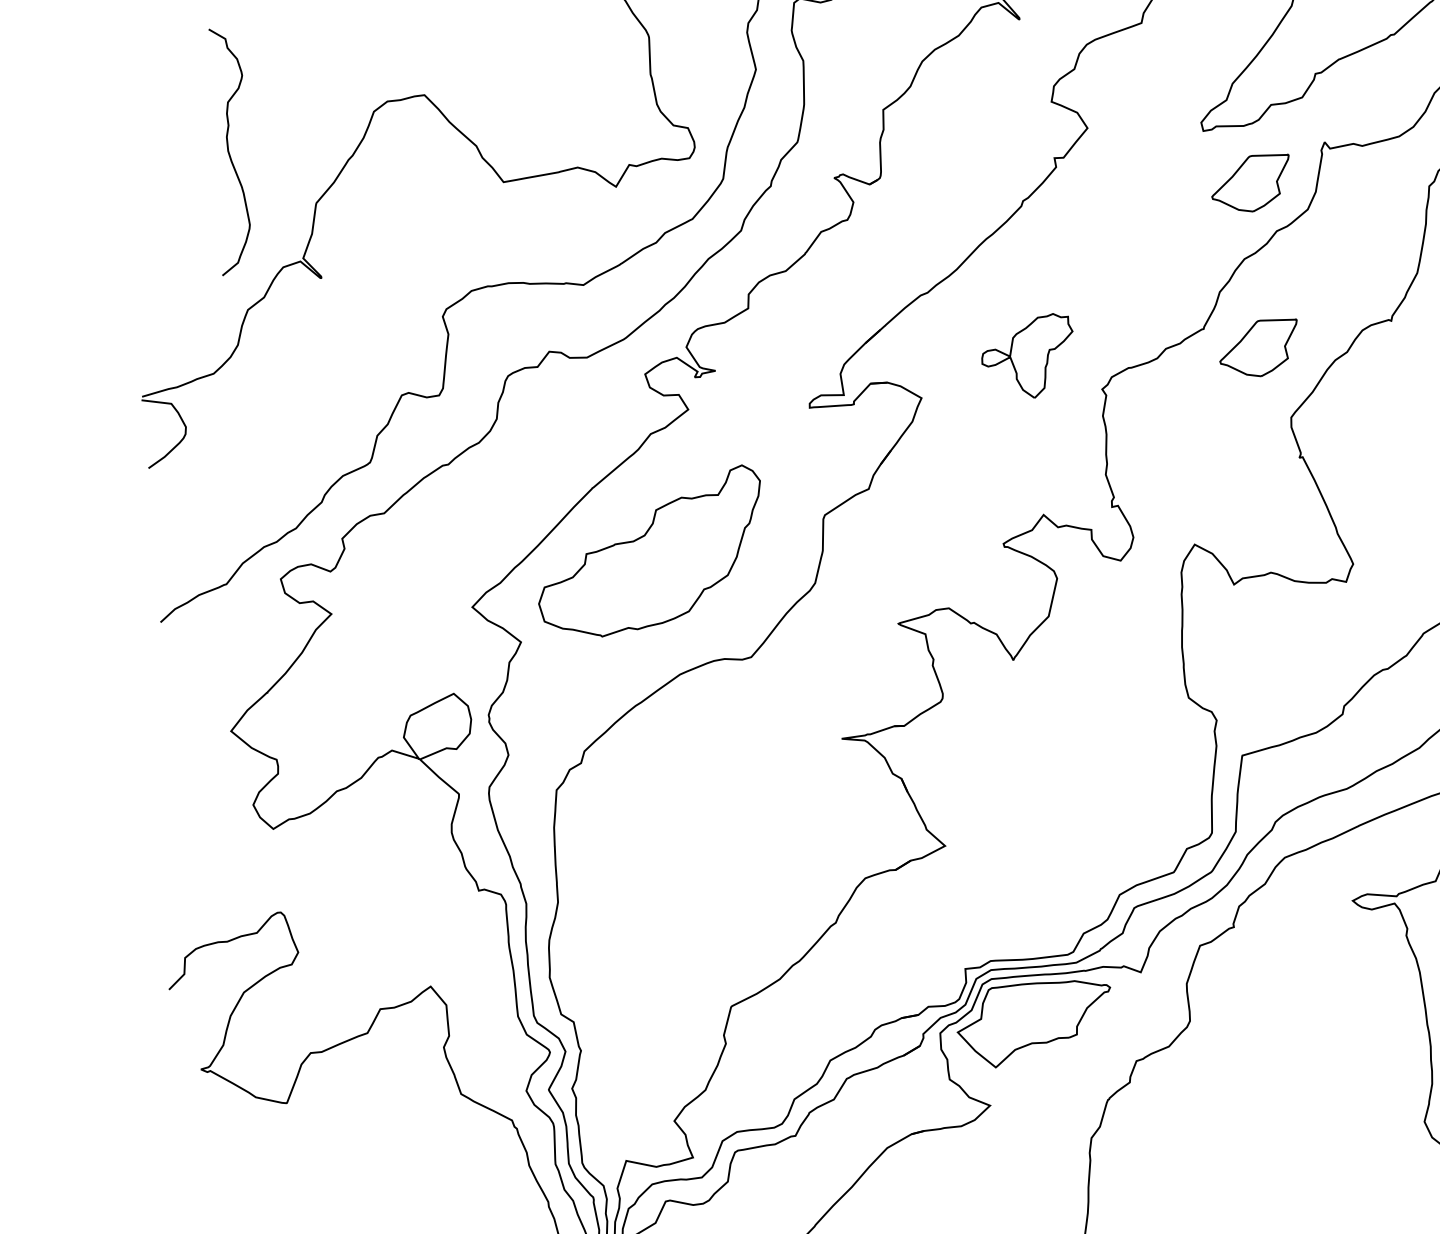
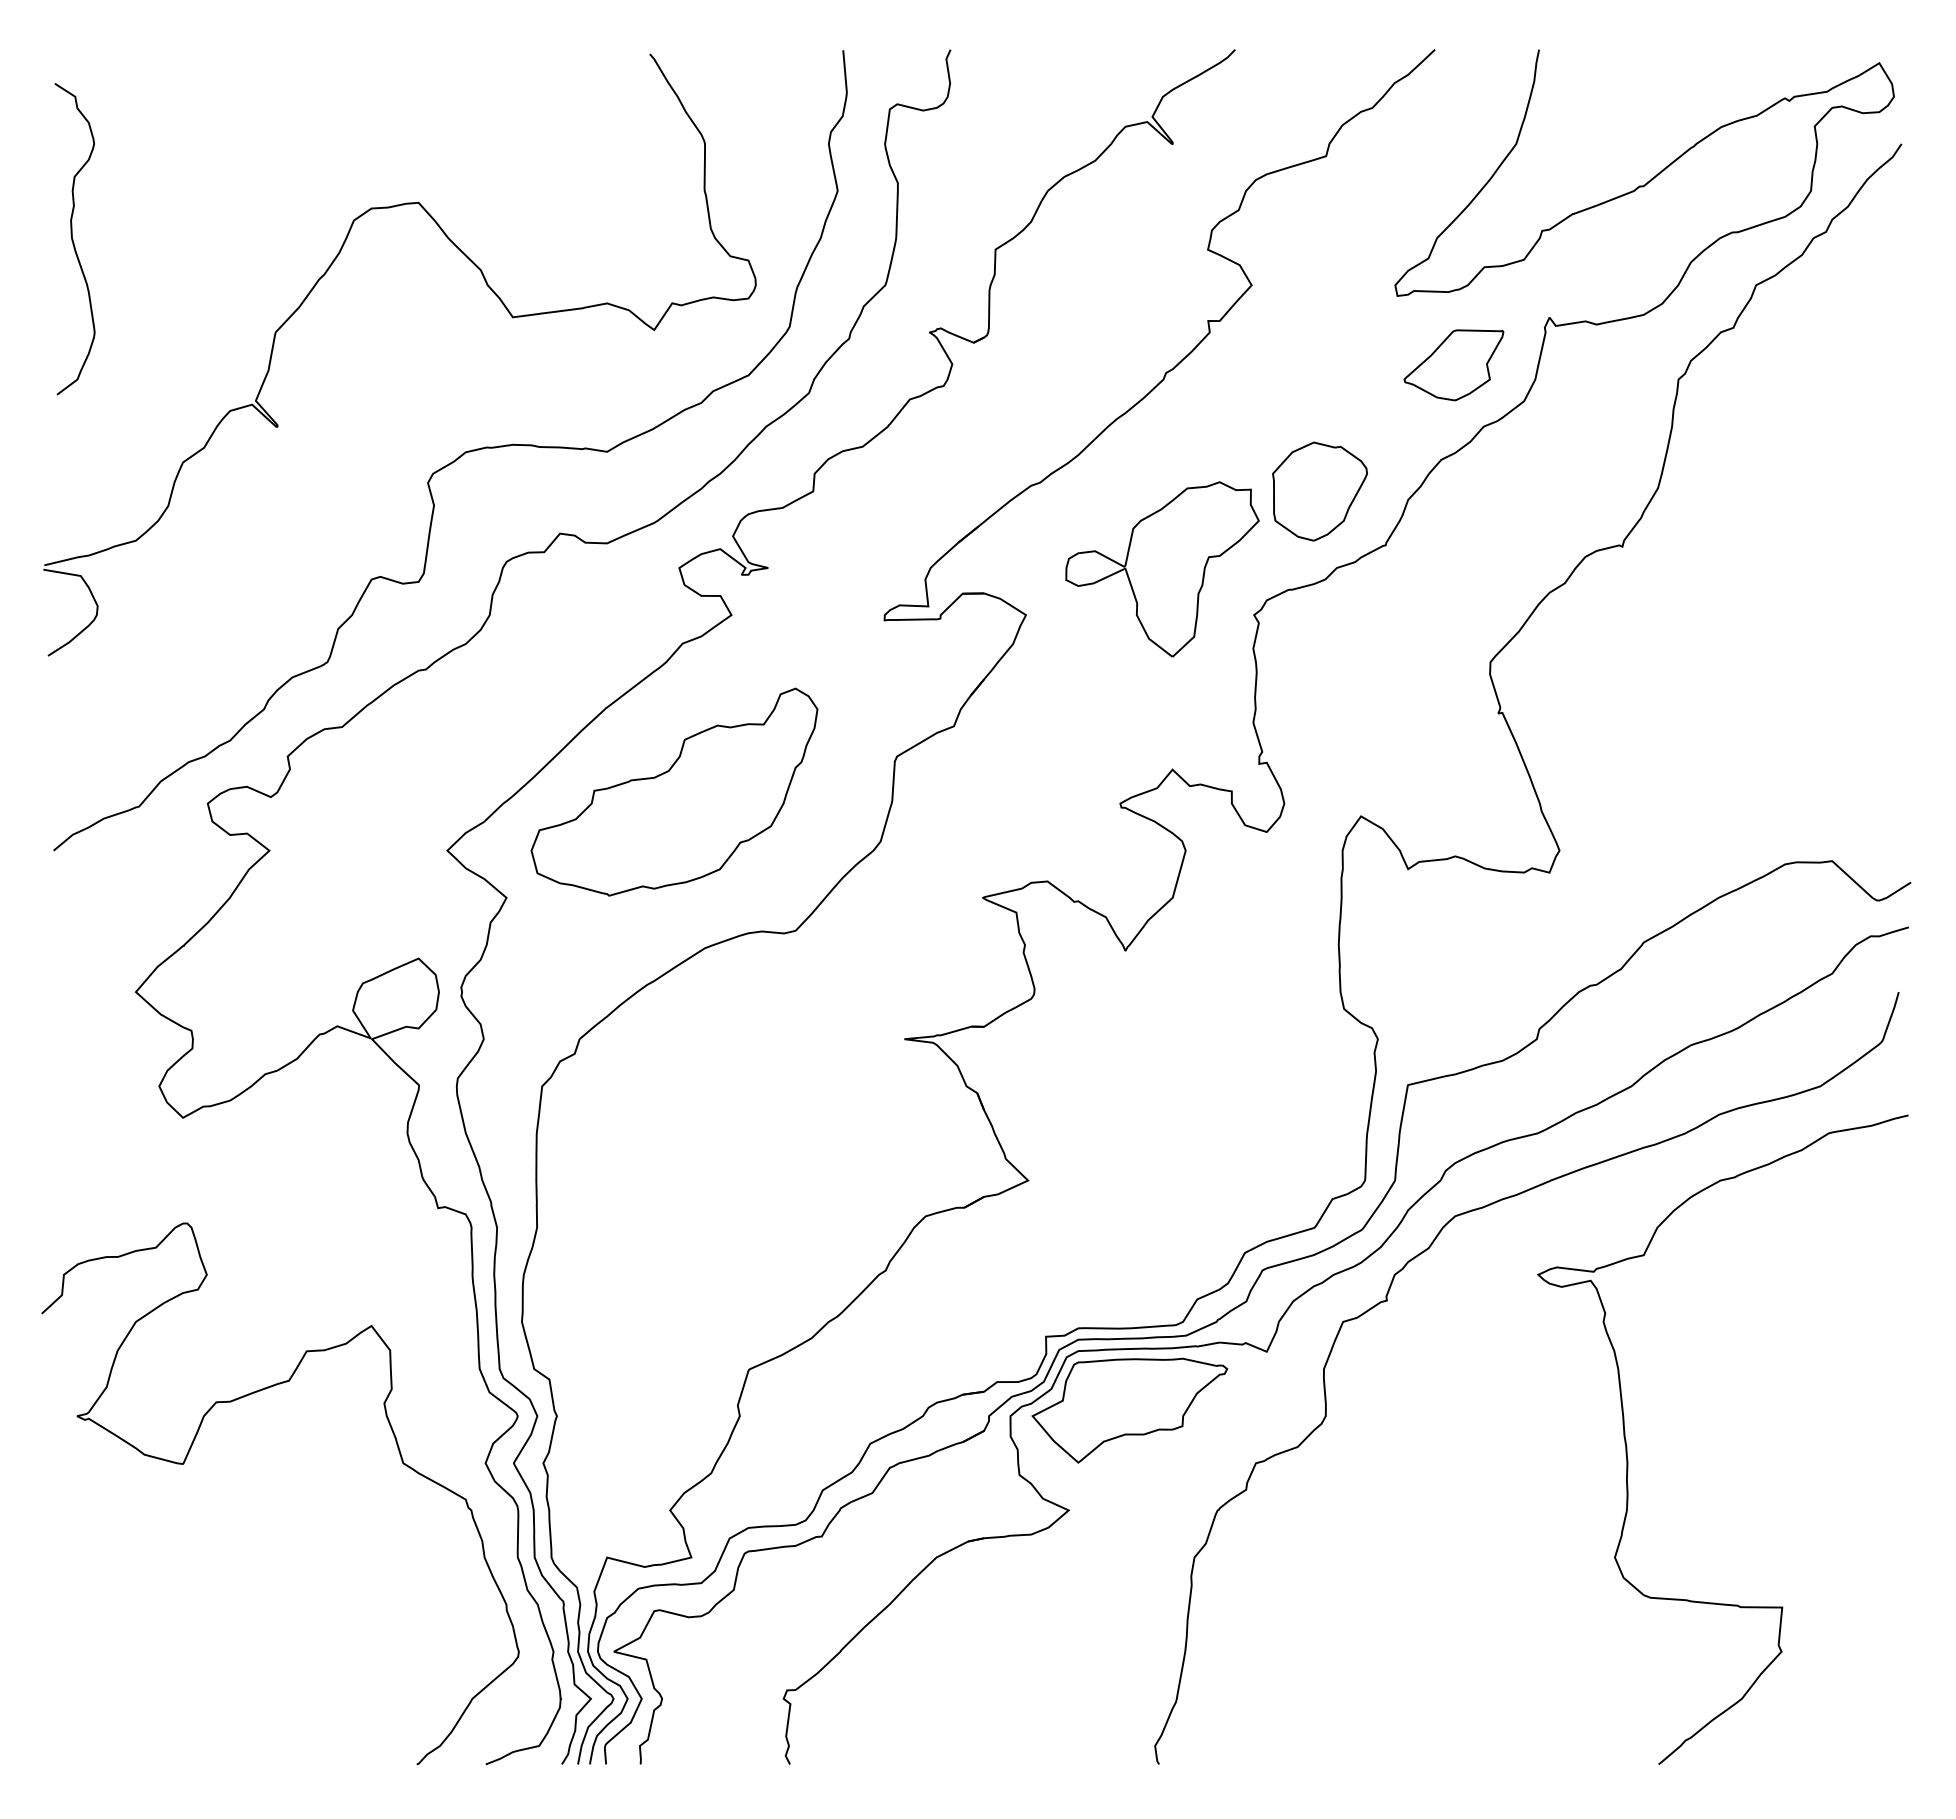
curve: (229, 152) -> (73, 239), moved
part: (1149, 288) -> (1319, 491), added
part: (1258, 348) -> (1453, 573), removed
part: (1027, 356) -> (1162, 569), size x1.67

